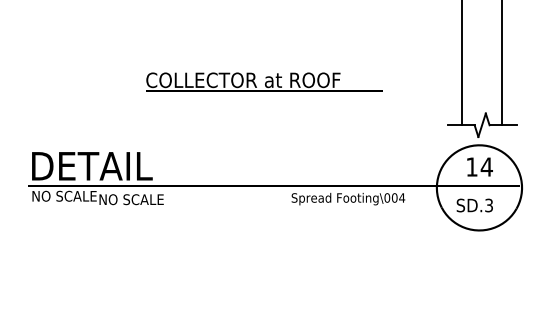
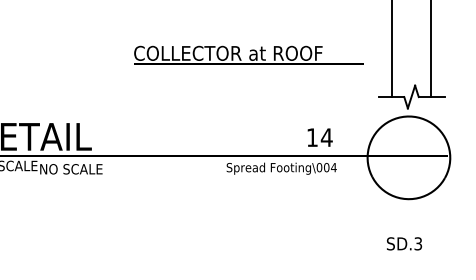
text: (264, 81) -> (248, 54), moved
text: (479, 166) -> (319, 137), moved
text: (474, 205) -> (404, 243), moved

